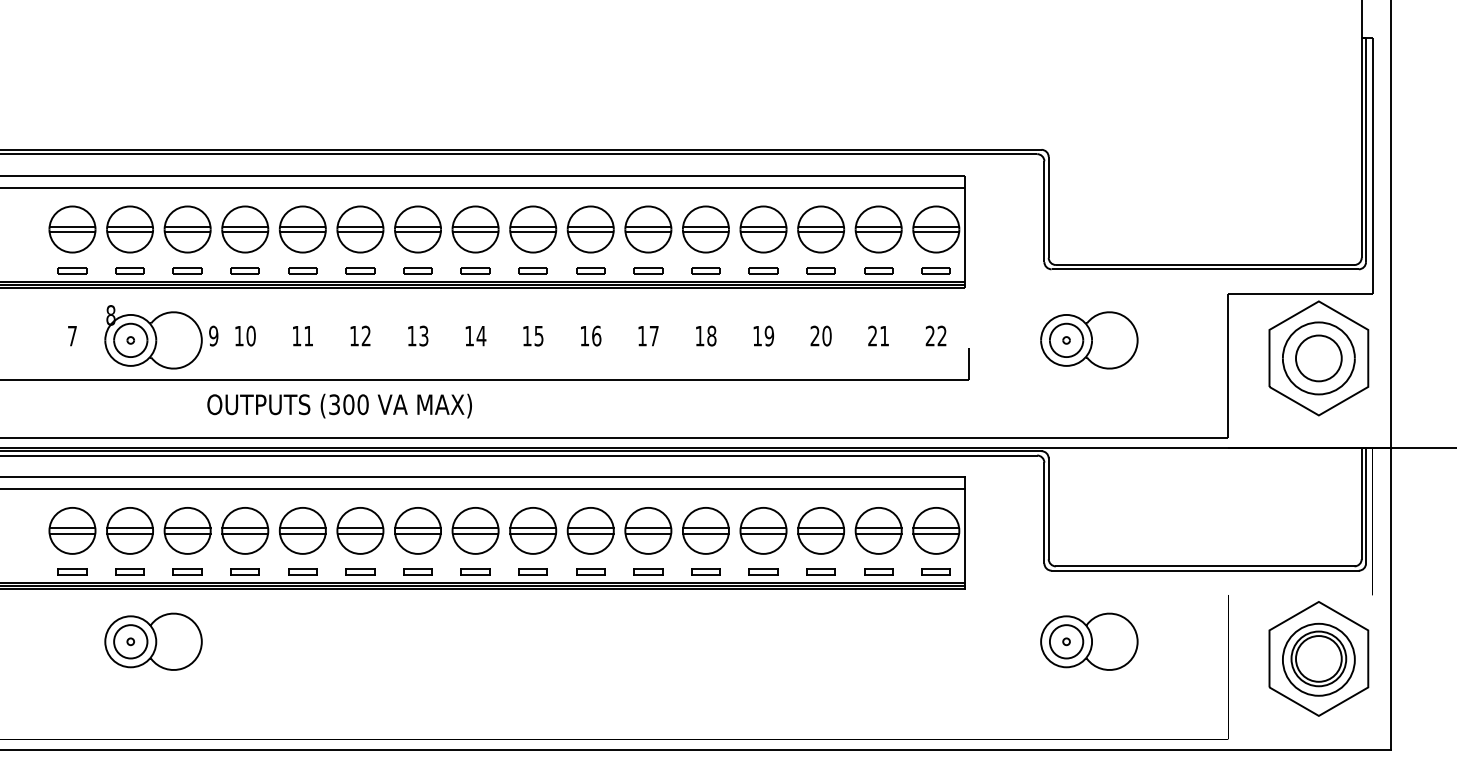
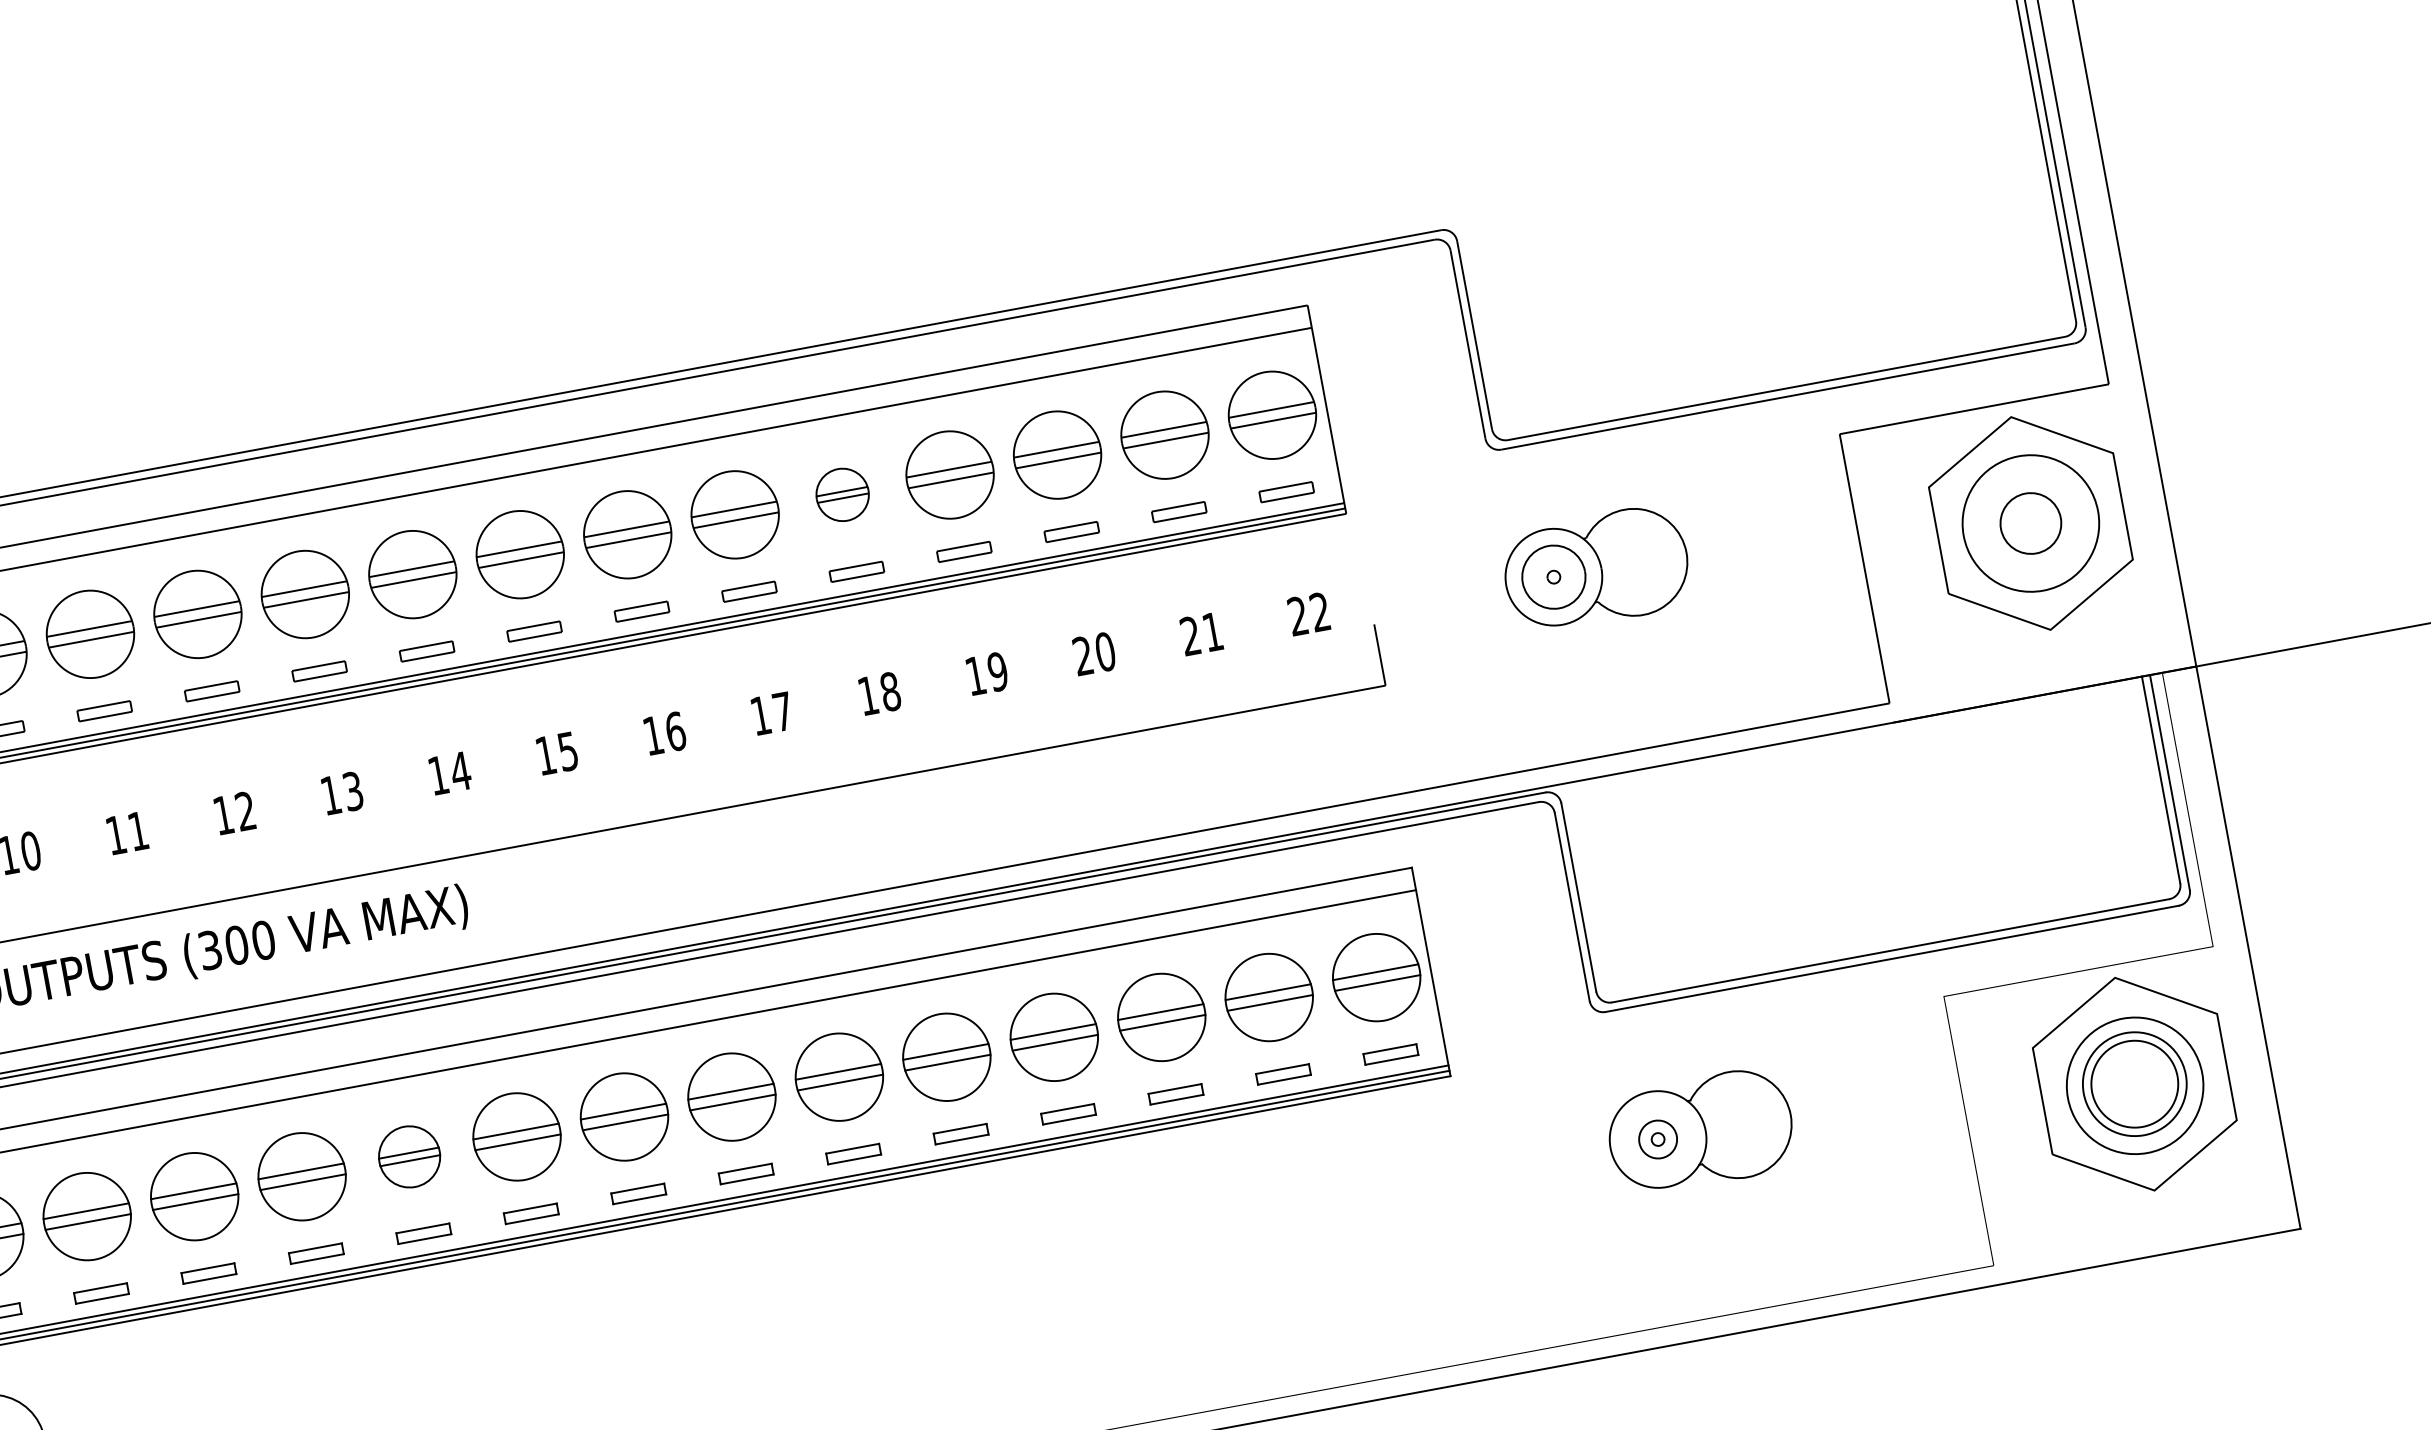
part: (705, 229) -> (841, 495), size x0.6
circle: (1318, 358) -> (2030, 523), size x0.7
part: (417, 530) -> (408, 1156), size x0.7
circle: (1066, 641) -> (1657, 1138), size x0.6

